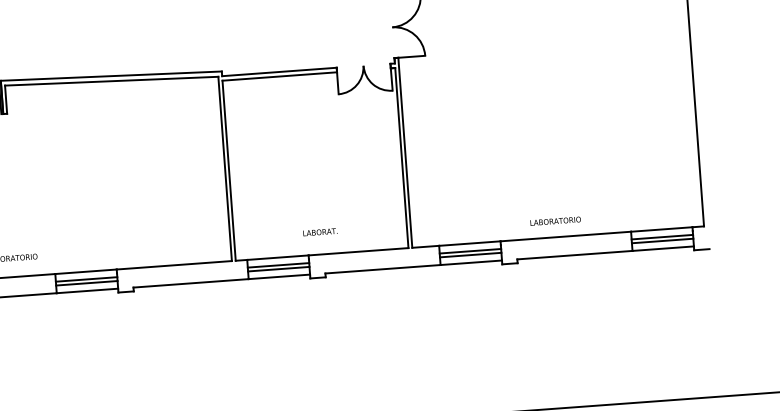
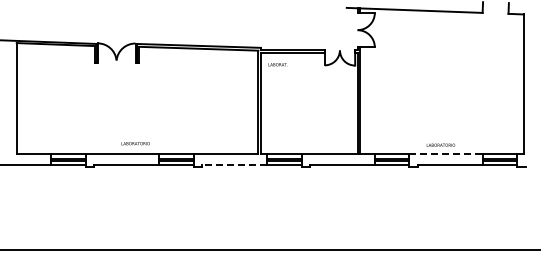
text: (319, 231) -> (277, 64), moved
line: (566, 236) -> (446, 154), solid -> dashed
line: (190, 284) -> (234, 165), solid -> dashed

